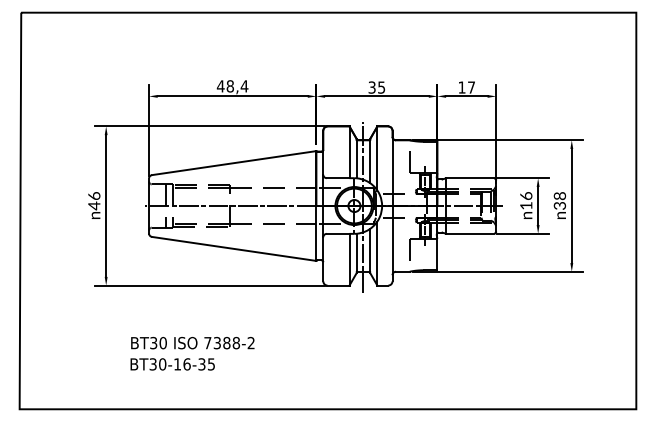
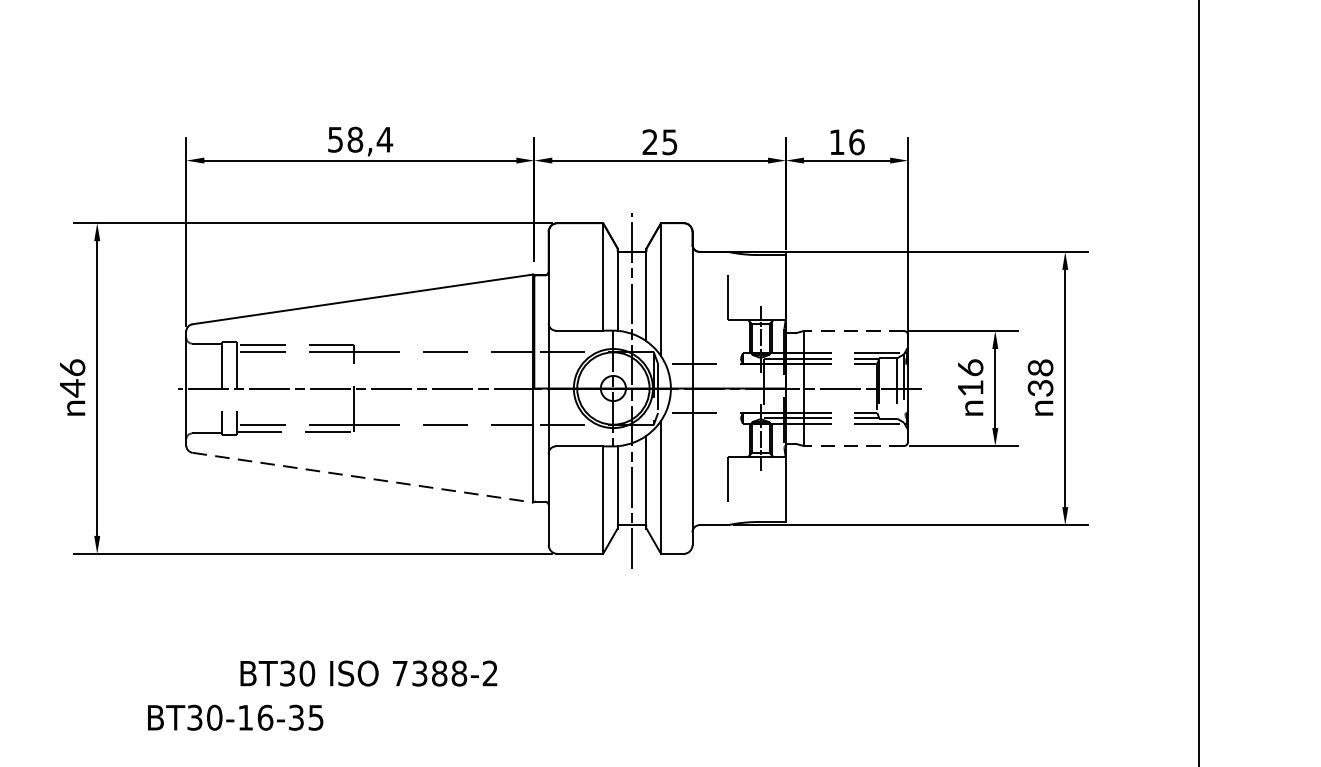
text: (220, 86) -> (334, 140), 48,4 -> 58,4
text: (371, 87) -> (648, 142), 35 -> 25
text: (471, 87) -> (856, 142), 17 -> 16
line: (469, 178) -> (852, 331), solid -> dashed
line: (469, 233) -> (852, 445), solid -> dashed
line: (233, 248) -> (361, 476), solid -> dashed
text: (192, 343) -> (368, 674), moved

